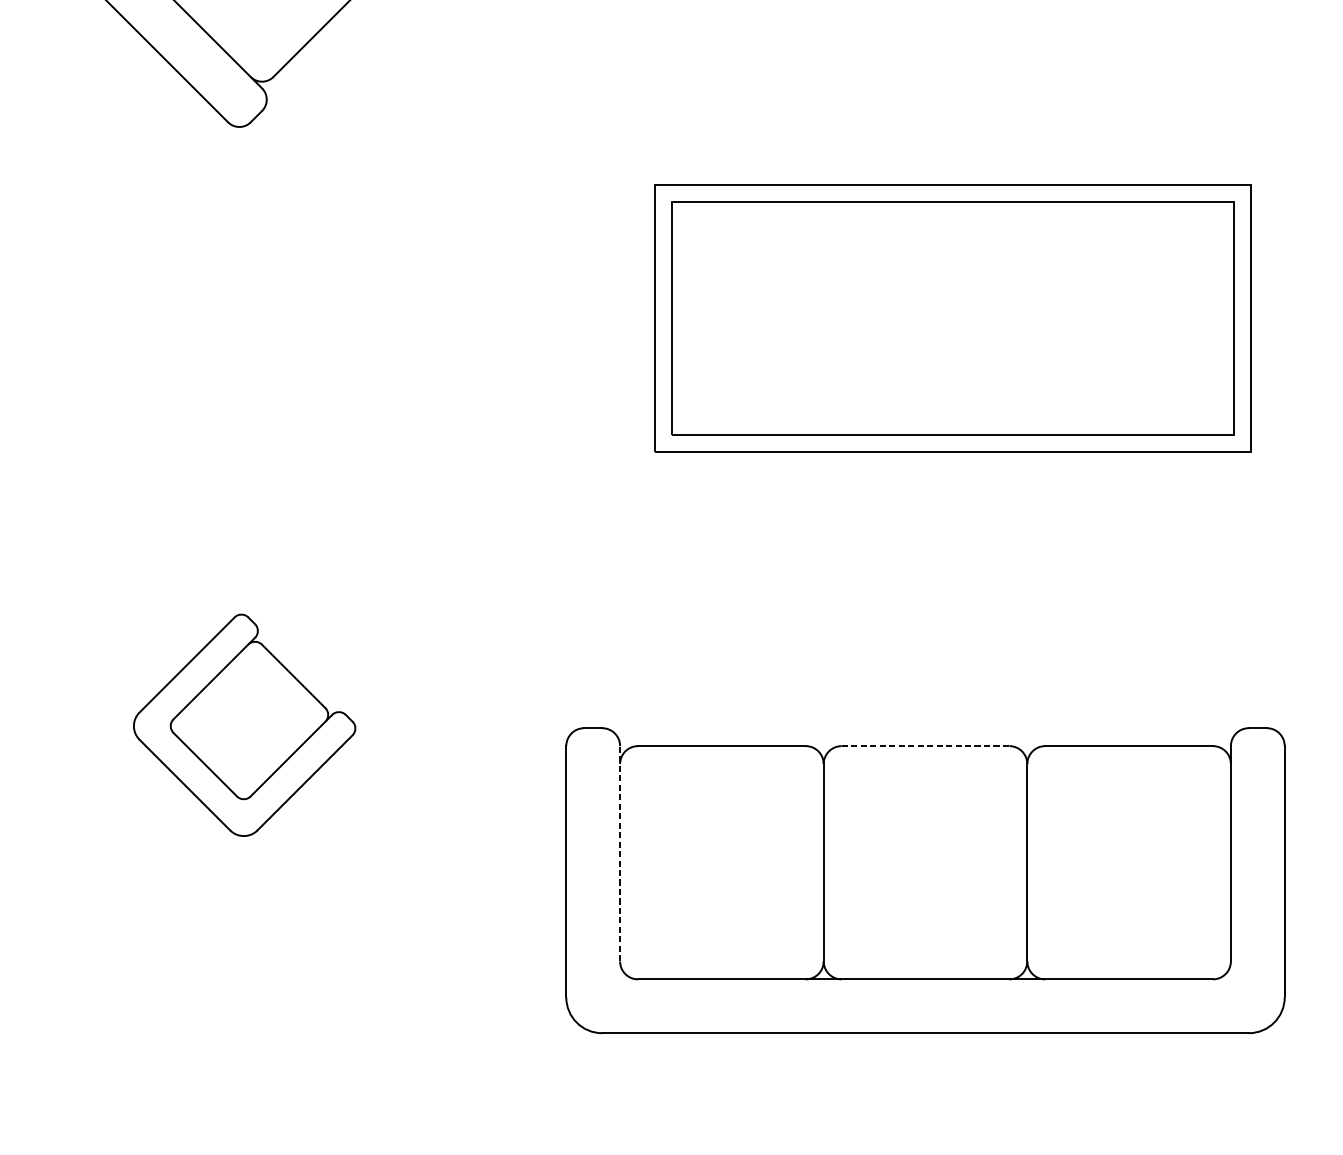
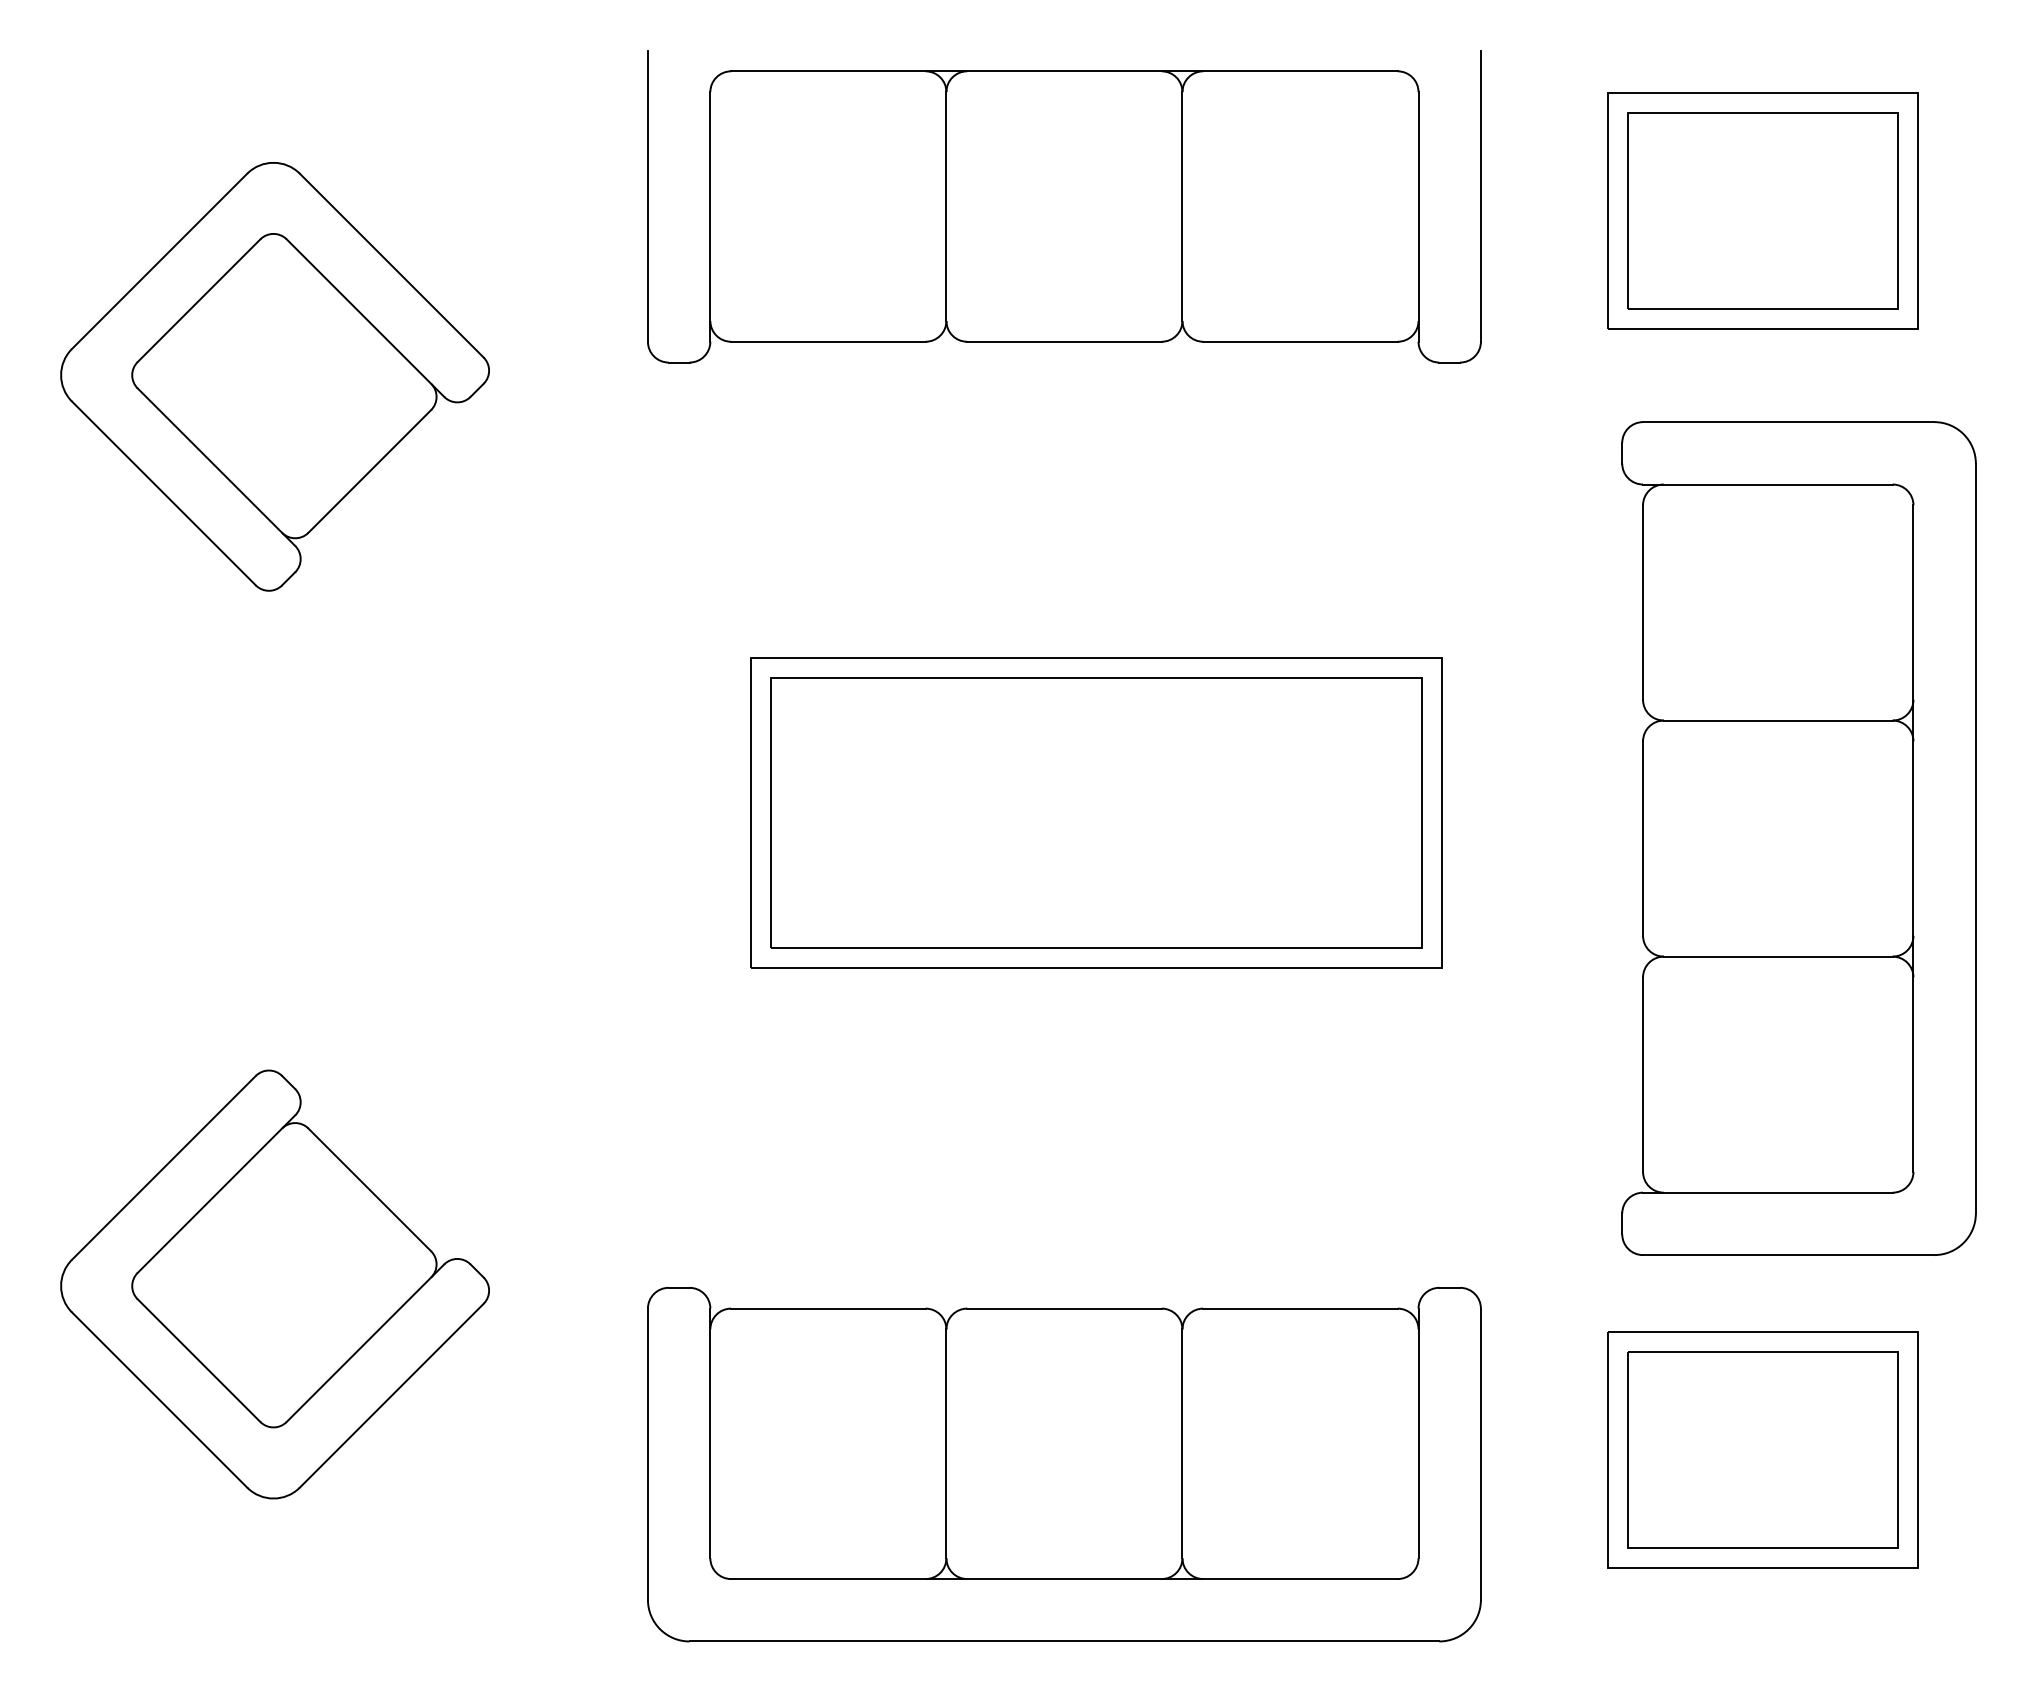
part: (244, 725) -> (274, 1284), size x1.67
line: (925, 746) -> (1064, 1308), dashed -> solid
line: (620, 853) -> (710, 1433), dashed -> solid

